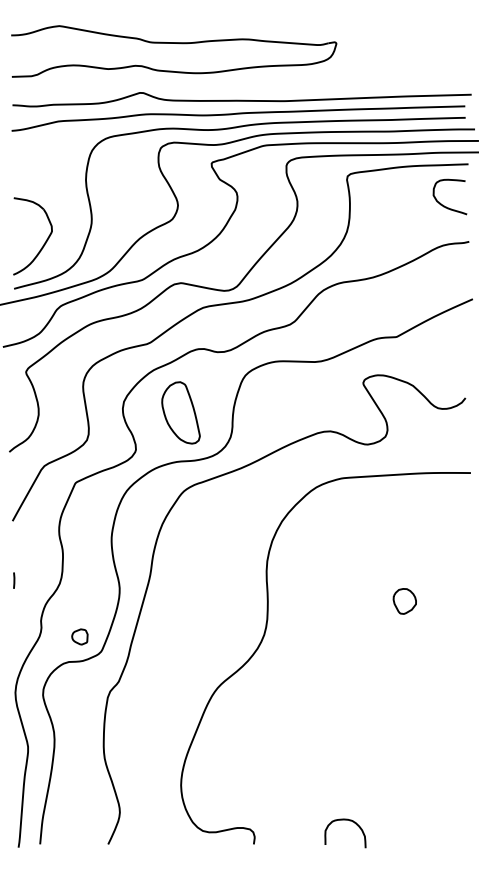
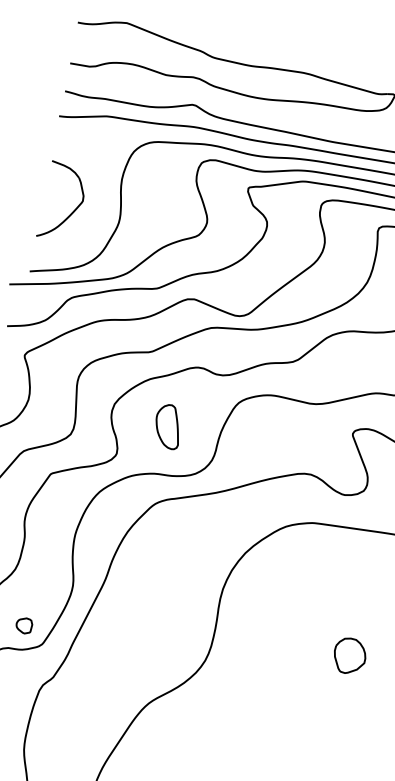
part: (44, 242) -> (73, 210), moved
part: (180, 412) -> (167, 425), size x0.7
part: (404, 601) -> (349, 656), size x1.4

